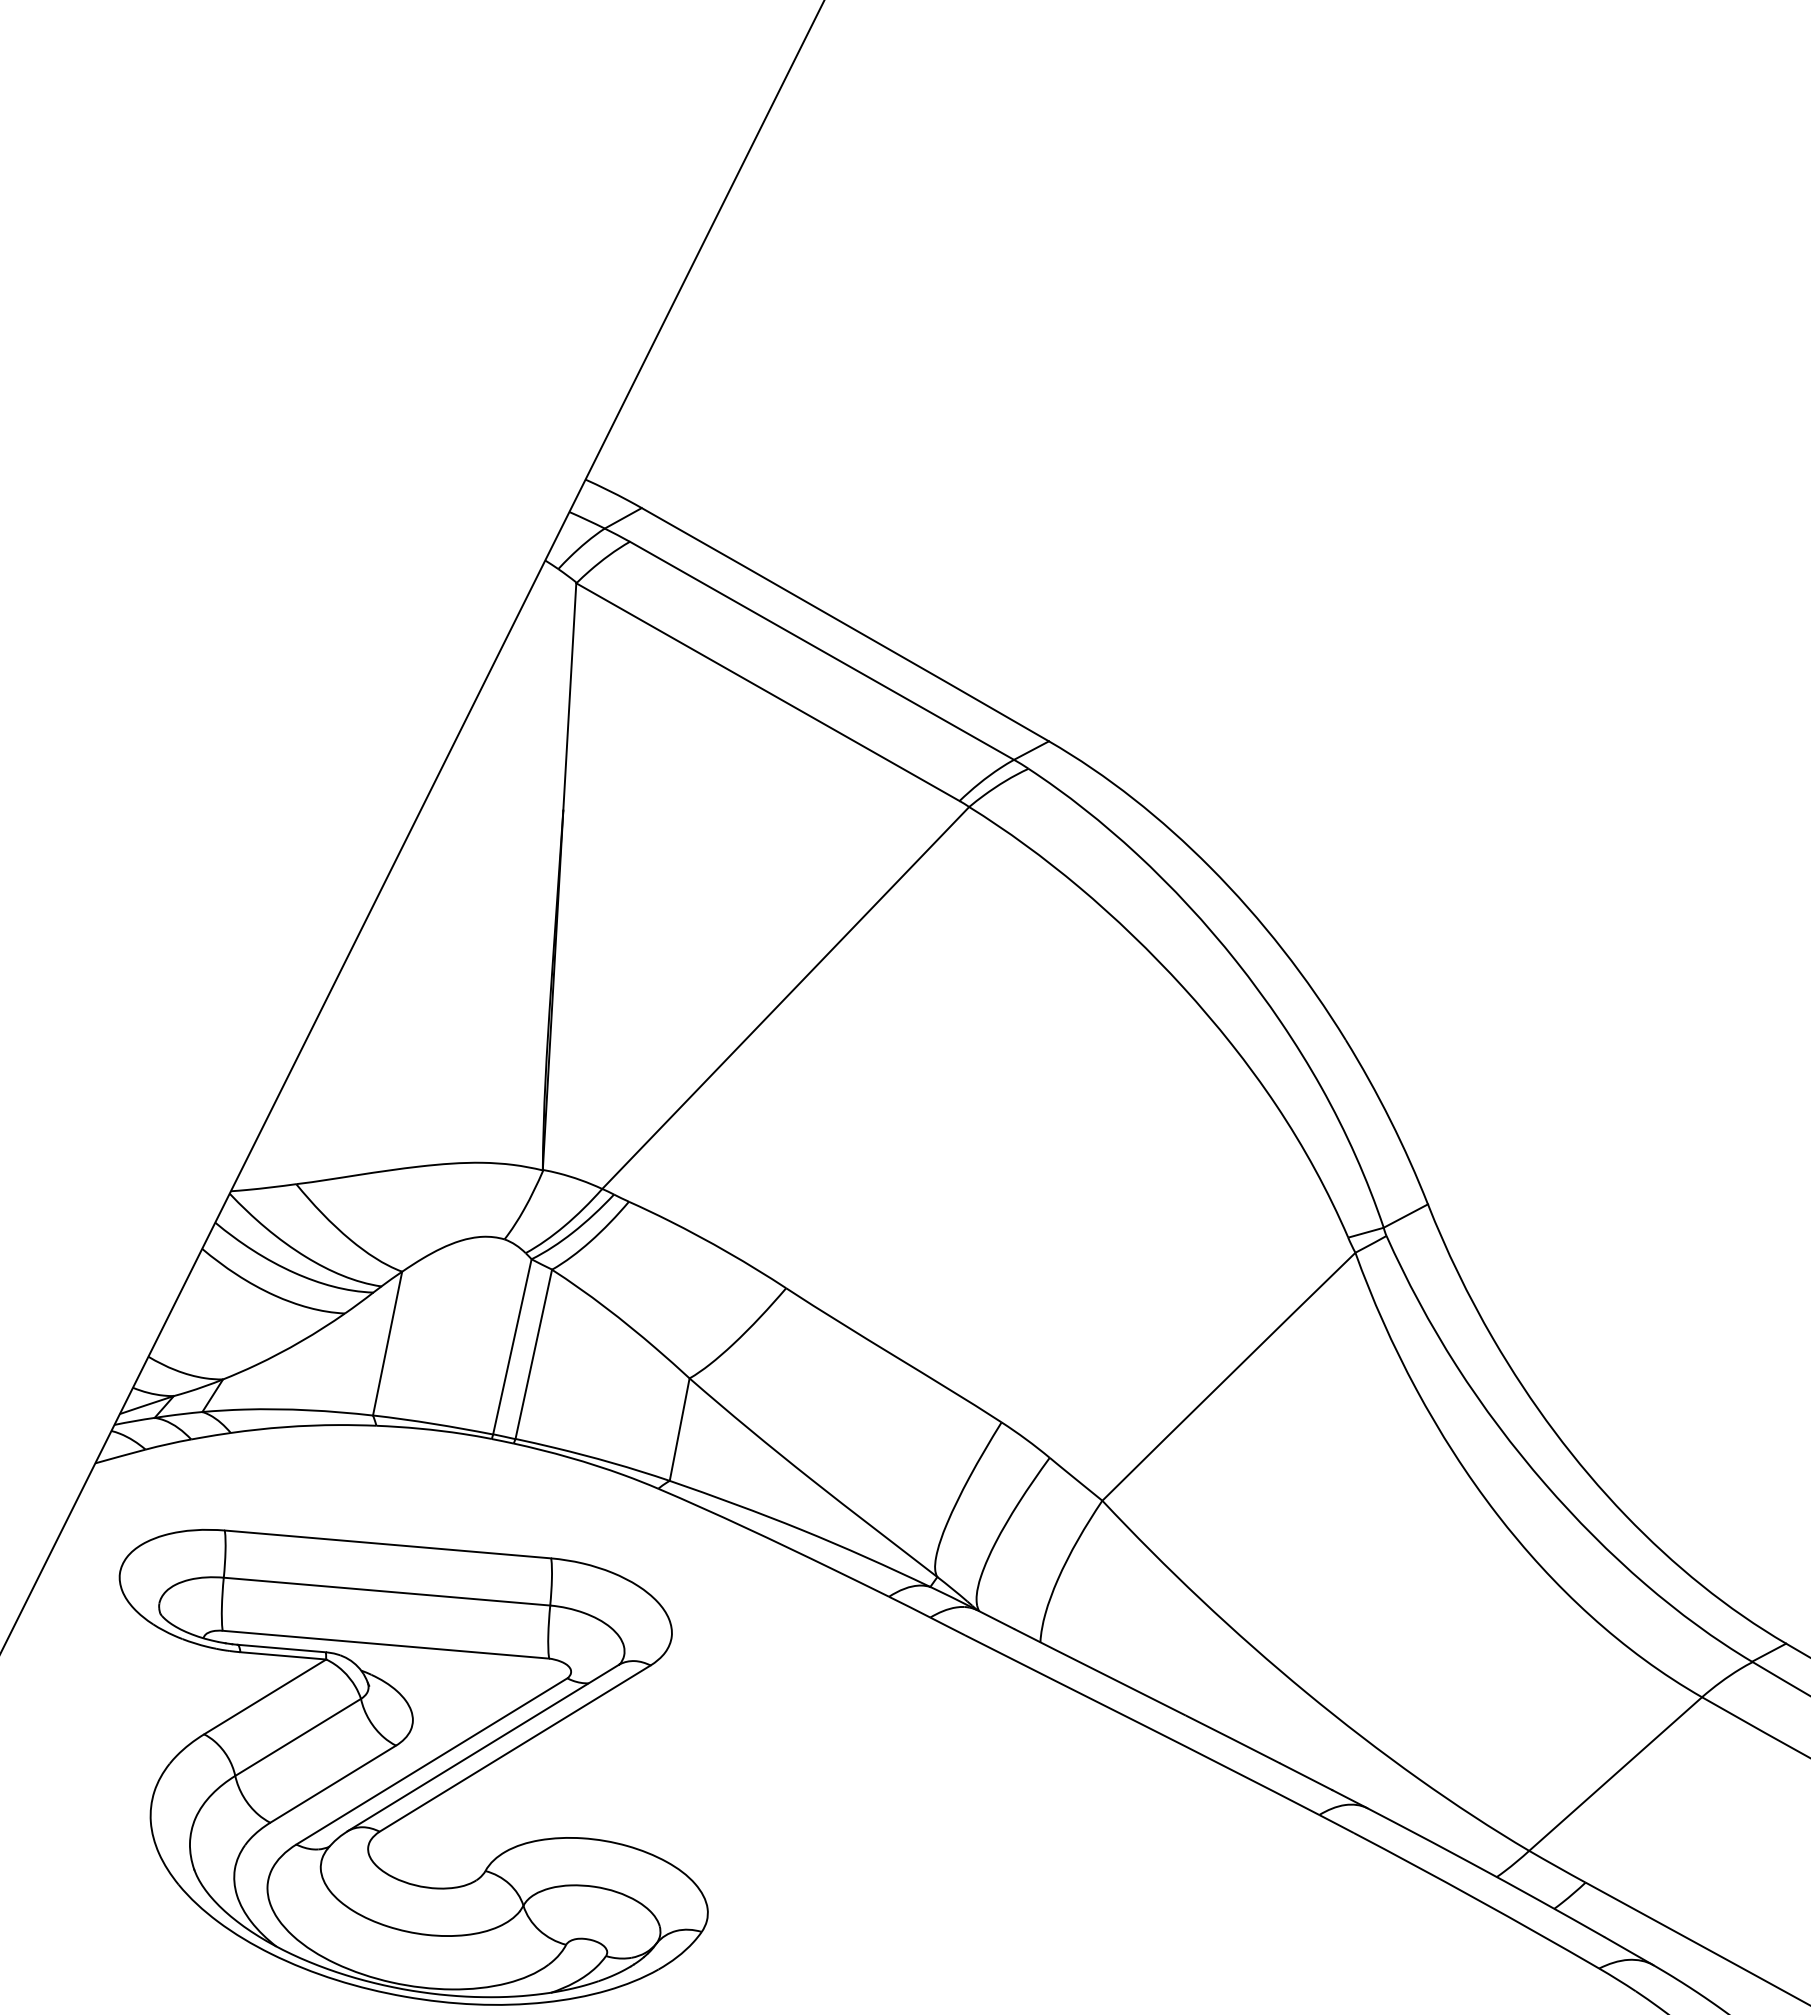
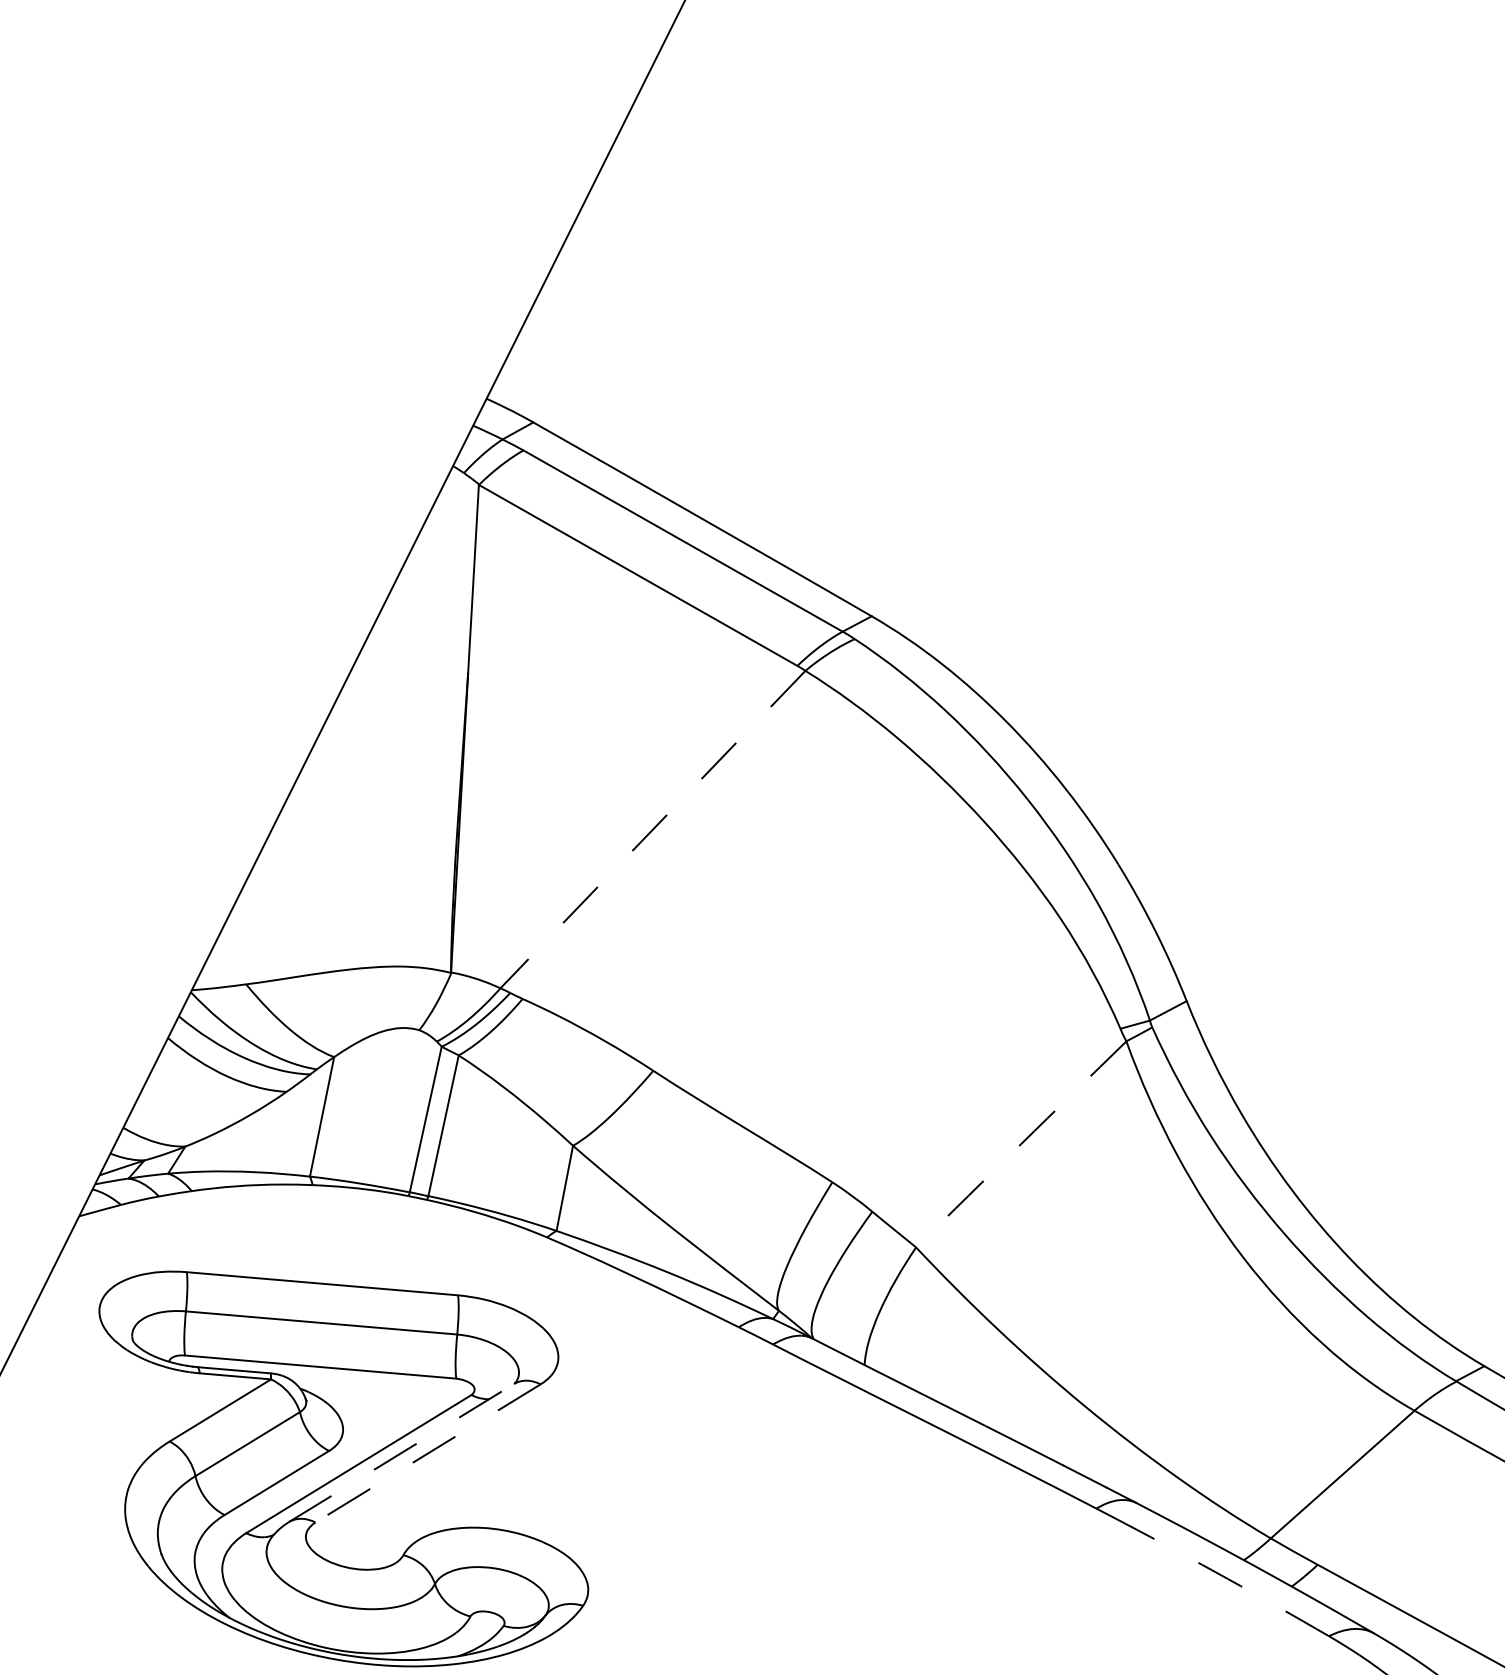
line: (785, 998) -> (652, 830), solid -> dashed
arc: (1228, 1376) -> (1020, 1144), solid -> dashed
line: (483, 1748) -> (401, 1453), solid -> dashed
line: (515, 1748) -> (428, 1453), solid -> dashed
arc: (1477, 1899) -> (1227, 1578), solid -> dashed

